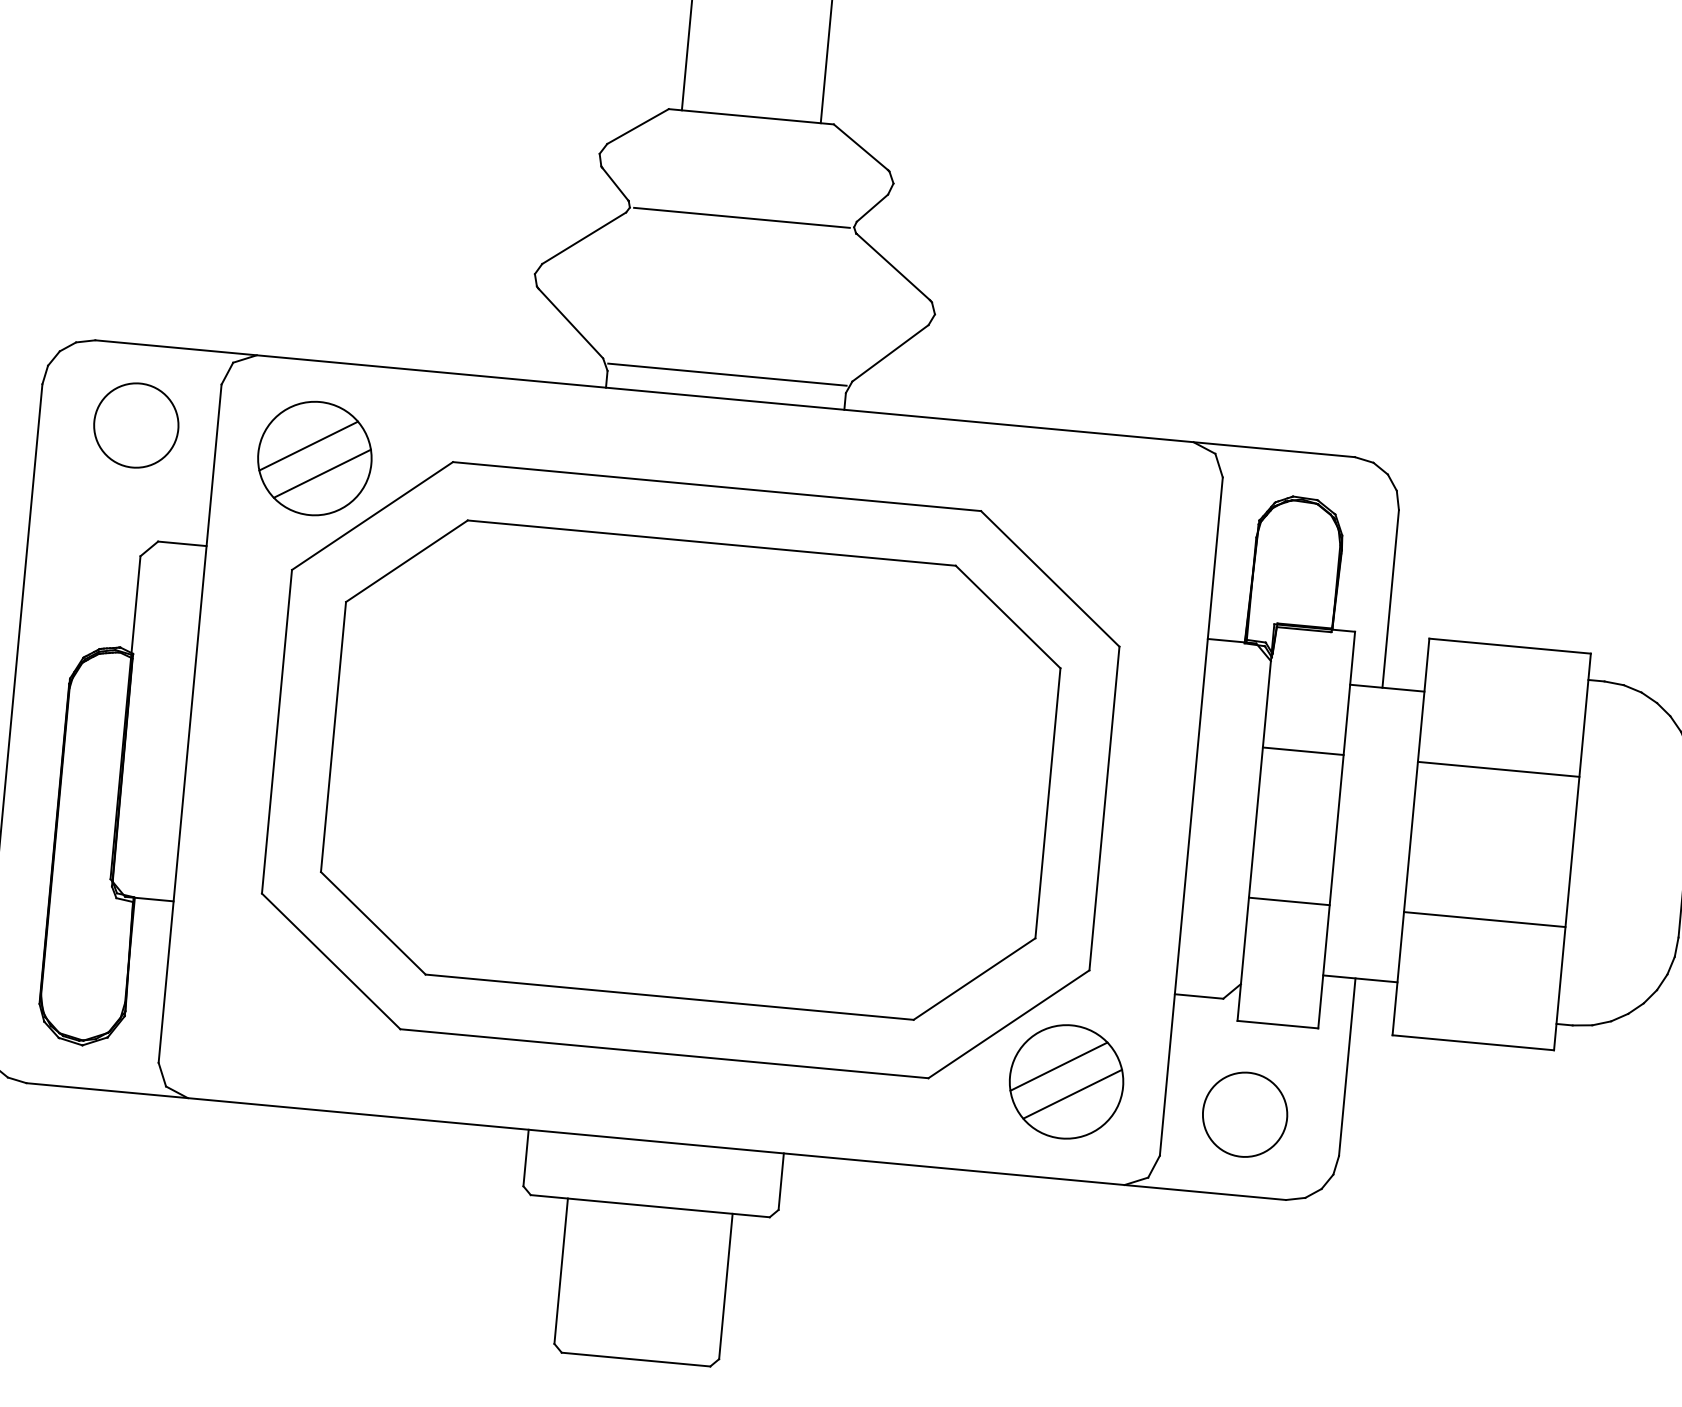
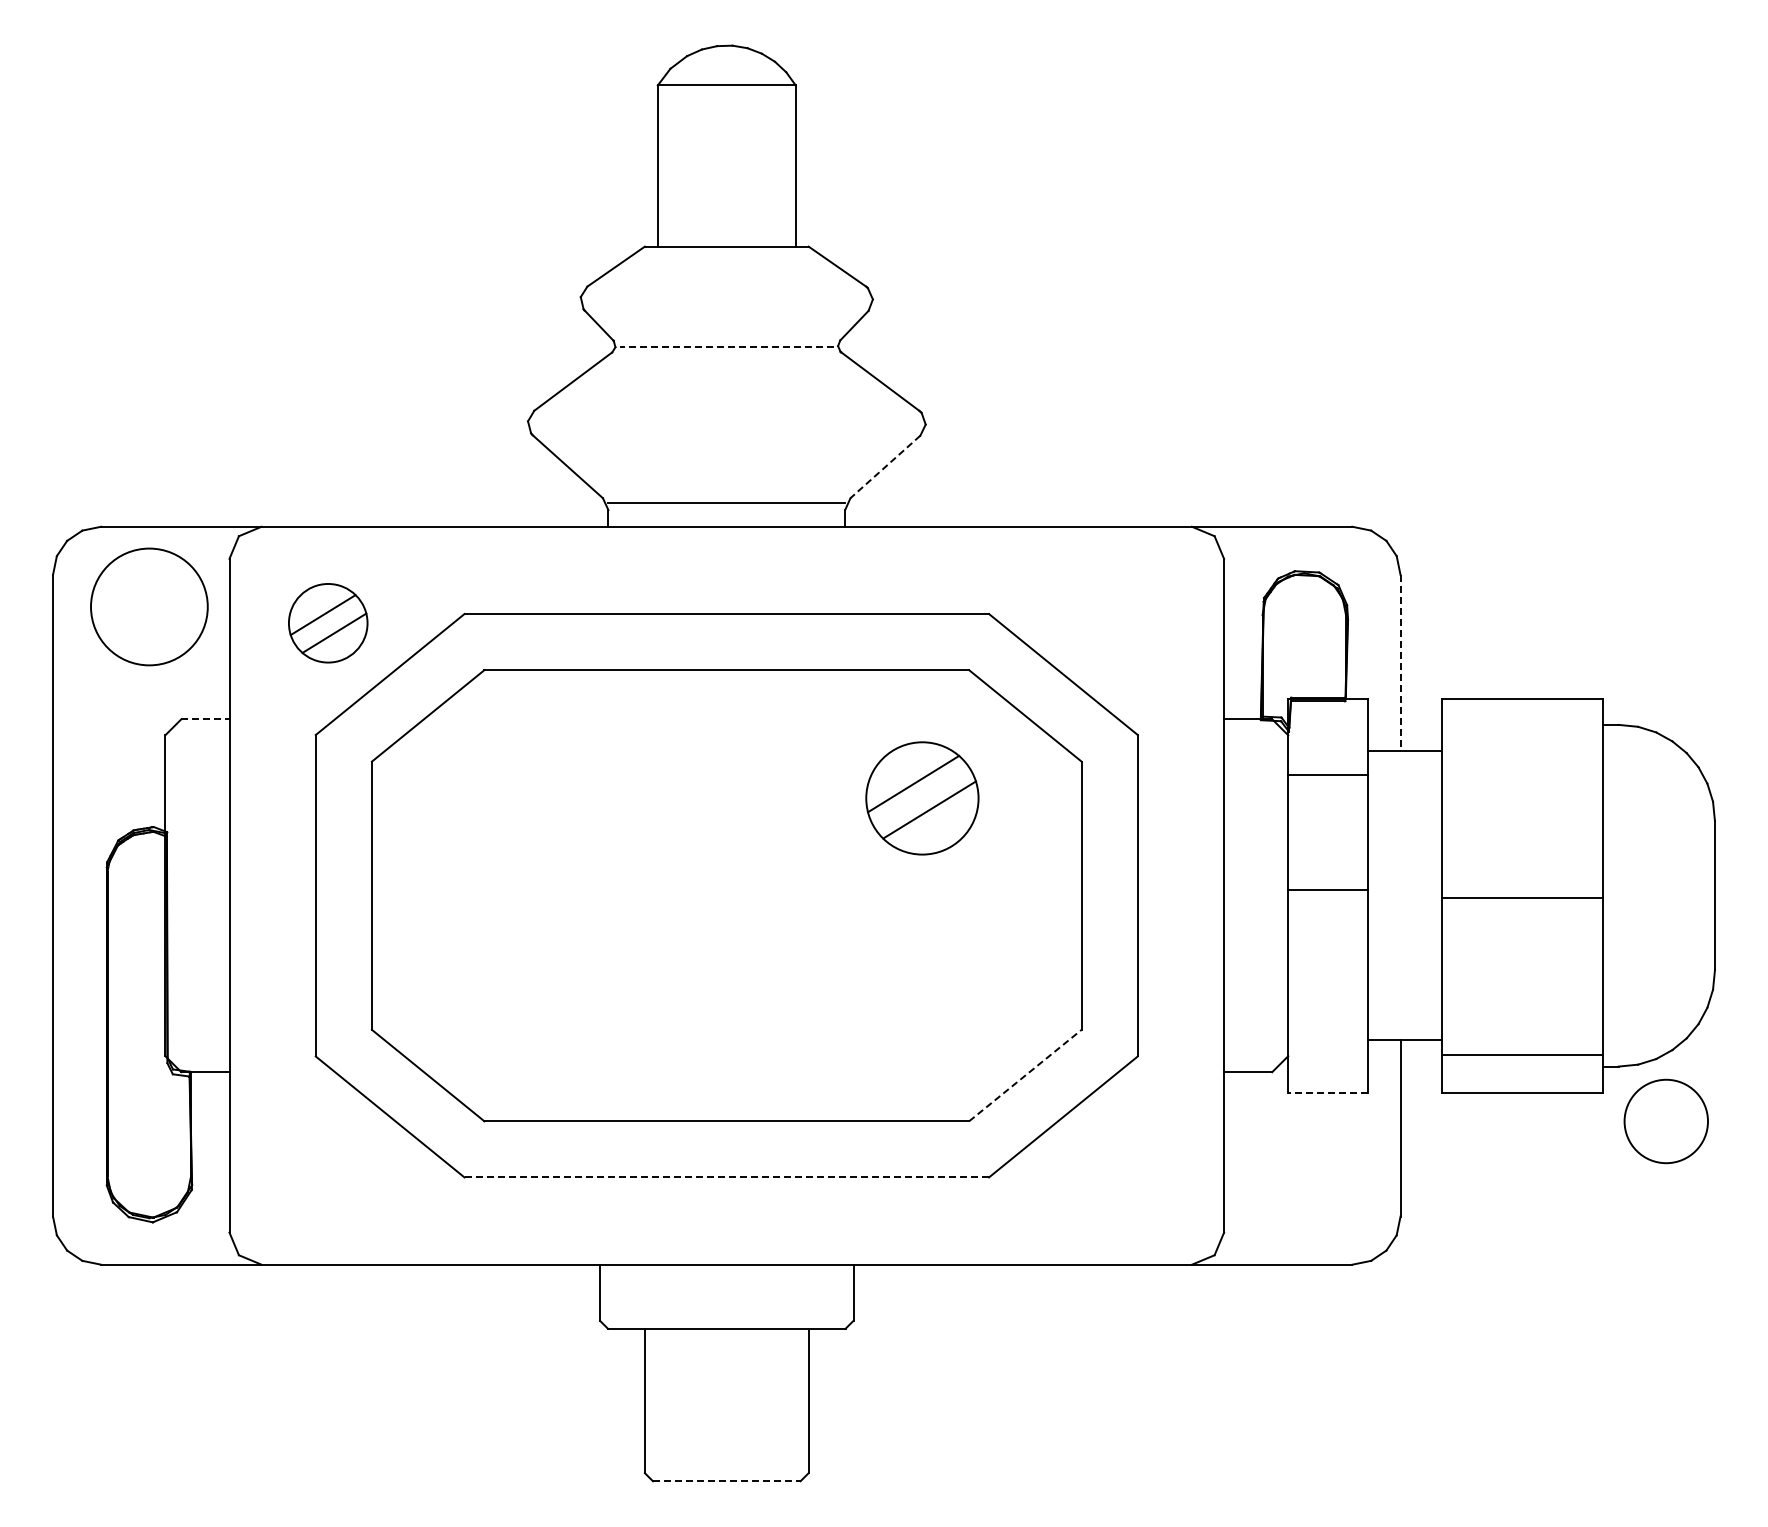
line: (741, 218) -> (726, 347), solid -> dashed
line: (890, 352) -> (885, 466), solid -> dashed
circle: (135, 424) -> (148, 606), size x1.4
part: (315, 458) -> (328, 623), size x0.7
line: (182, 544) -> (205, 719), solid -> dashed
line: (1390, 599) -> (1400, 663), solid -> dashed
line: (1303, 751) -> (1328, 775), moved
line: (1498, 769) -> (1522, 898), moved
line: (1289, 901) -> (1328, 890), moved
line: (1484, 919) -> (1522, 1055), moved
line: (974, 979) -> (1025, 1075), solid -> dashed
line: (1277, 1024) -> (1327, 1092), solid -> dashed
line: (665, 1053) -> (727, 1177), solid -> dashed
part: (1066, 1081) -> (922, 798), moved
circle: (1244, 1114) -> (1665, 1121), moved
line: (635, 1359) -> (726, 1481), solid -> dashed

